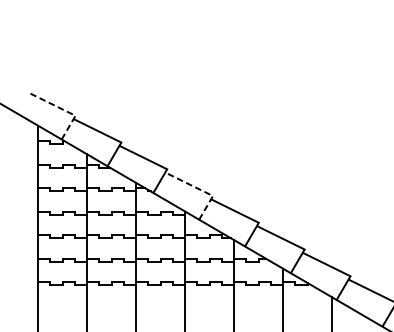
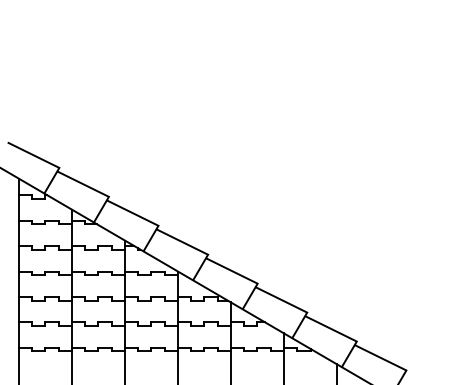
line: (63, 109) -> (46, 161), dashed -> solid
line: (201, 190) -> (195, 248), dashed -> solid

